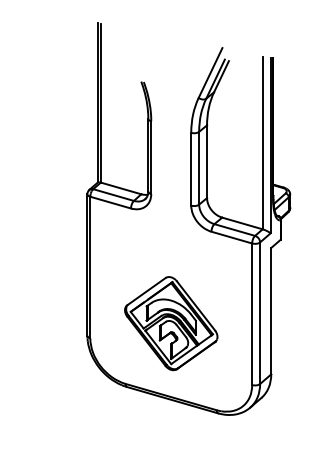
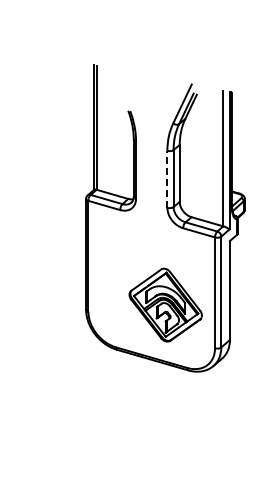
line: (191, 168) -> (167, 178), solid -> dashed
part: (170, 322) -> (165, 304), moved

